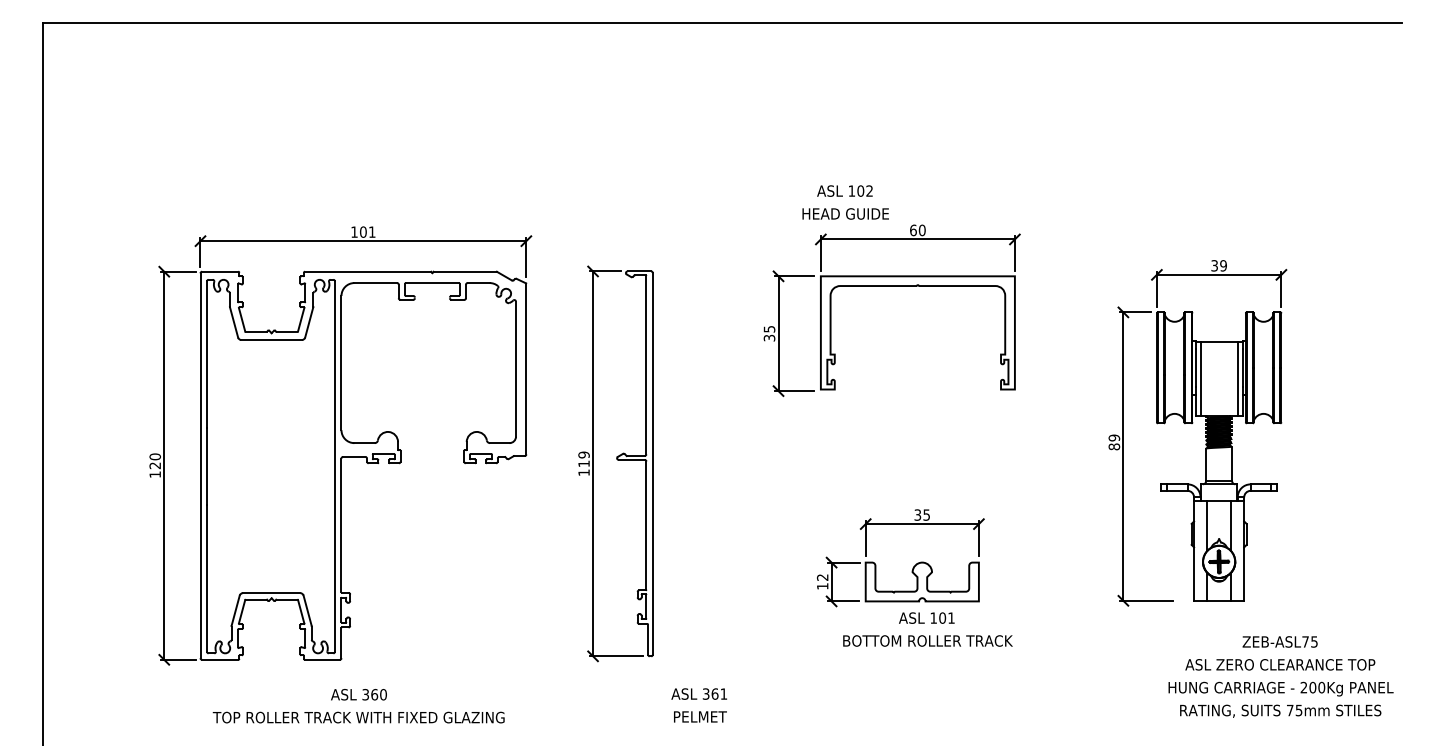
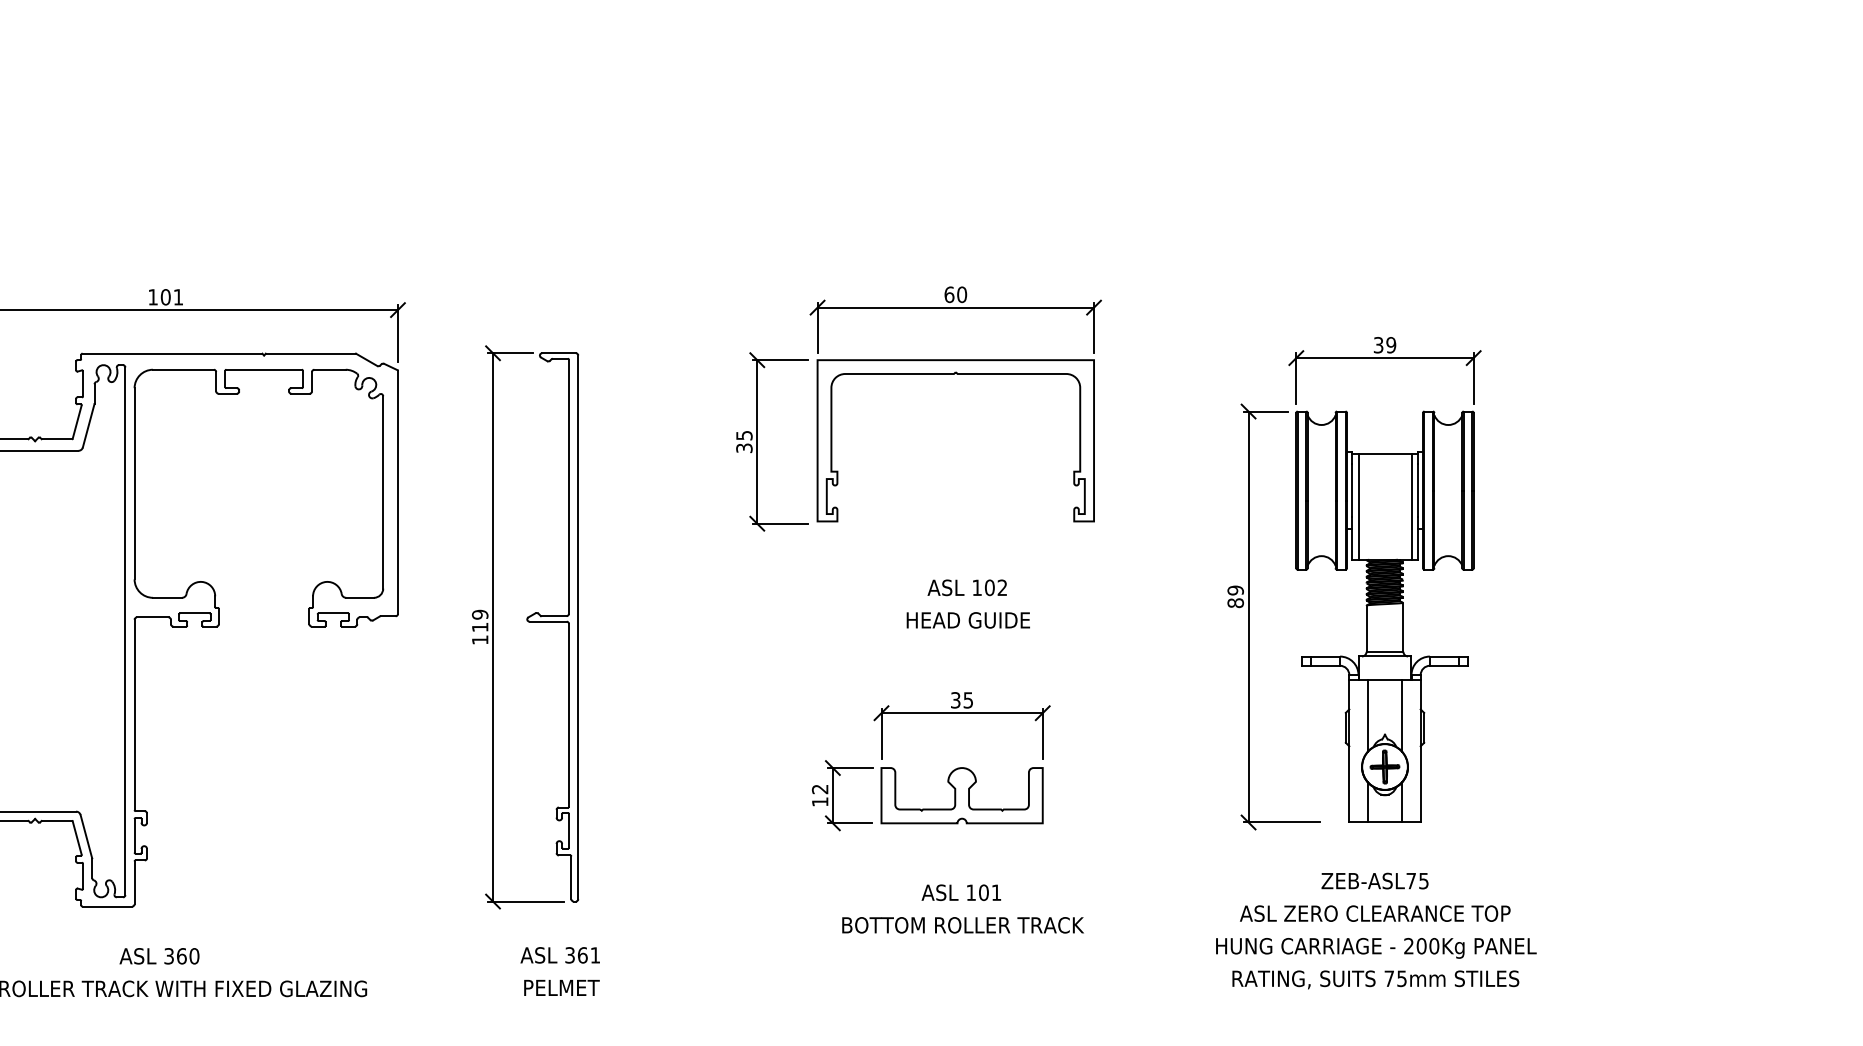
text: (845, 202) -> (968, 604), moved
text: (927, 629) -> (962, 908), moved
text: (1280, 676) -> (1375, 930), moved
text: (698, 705) -> (559, 971), moved

